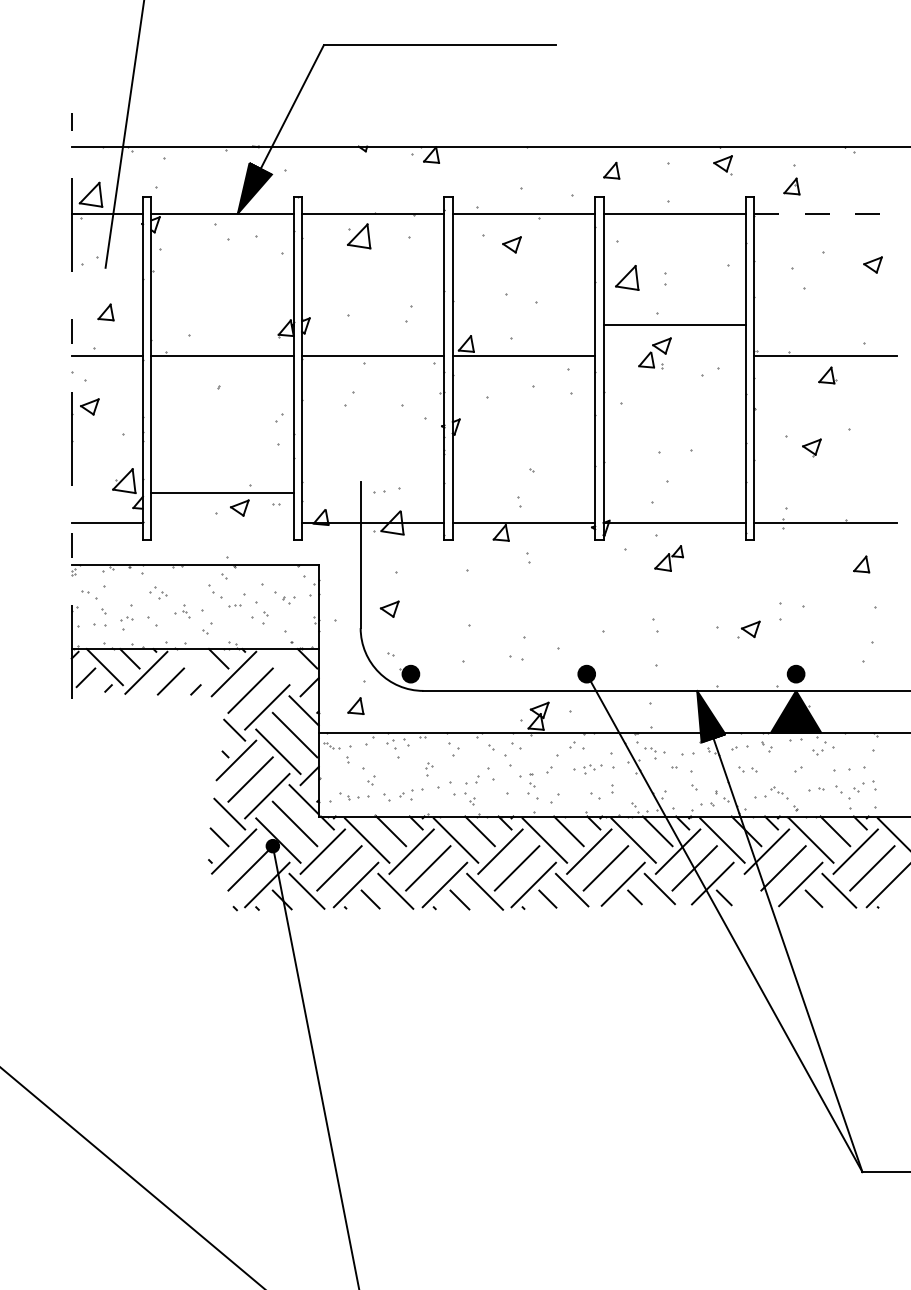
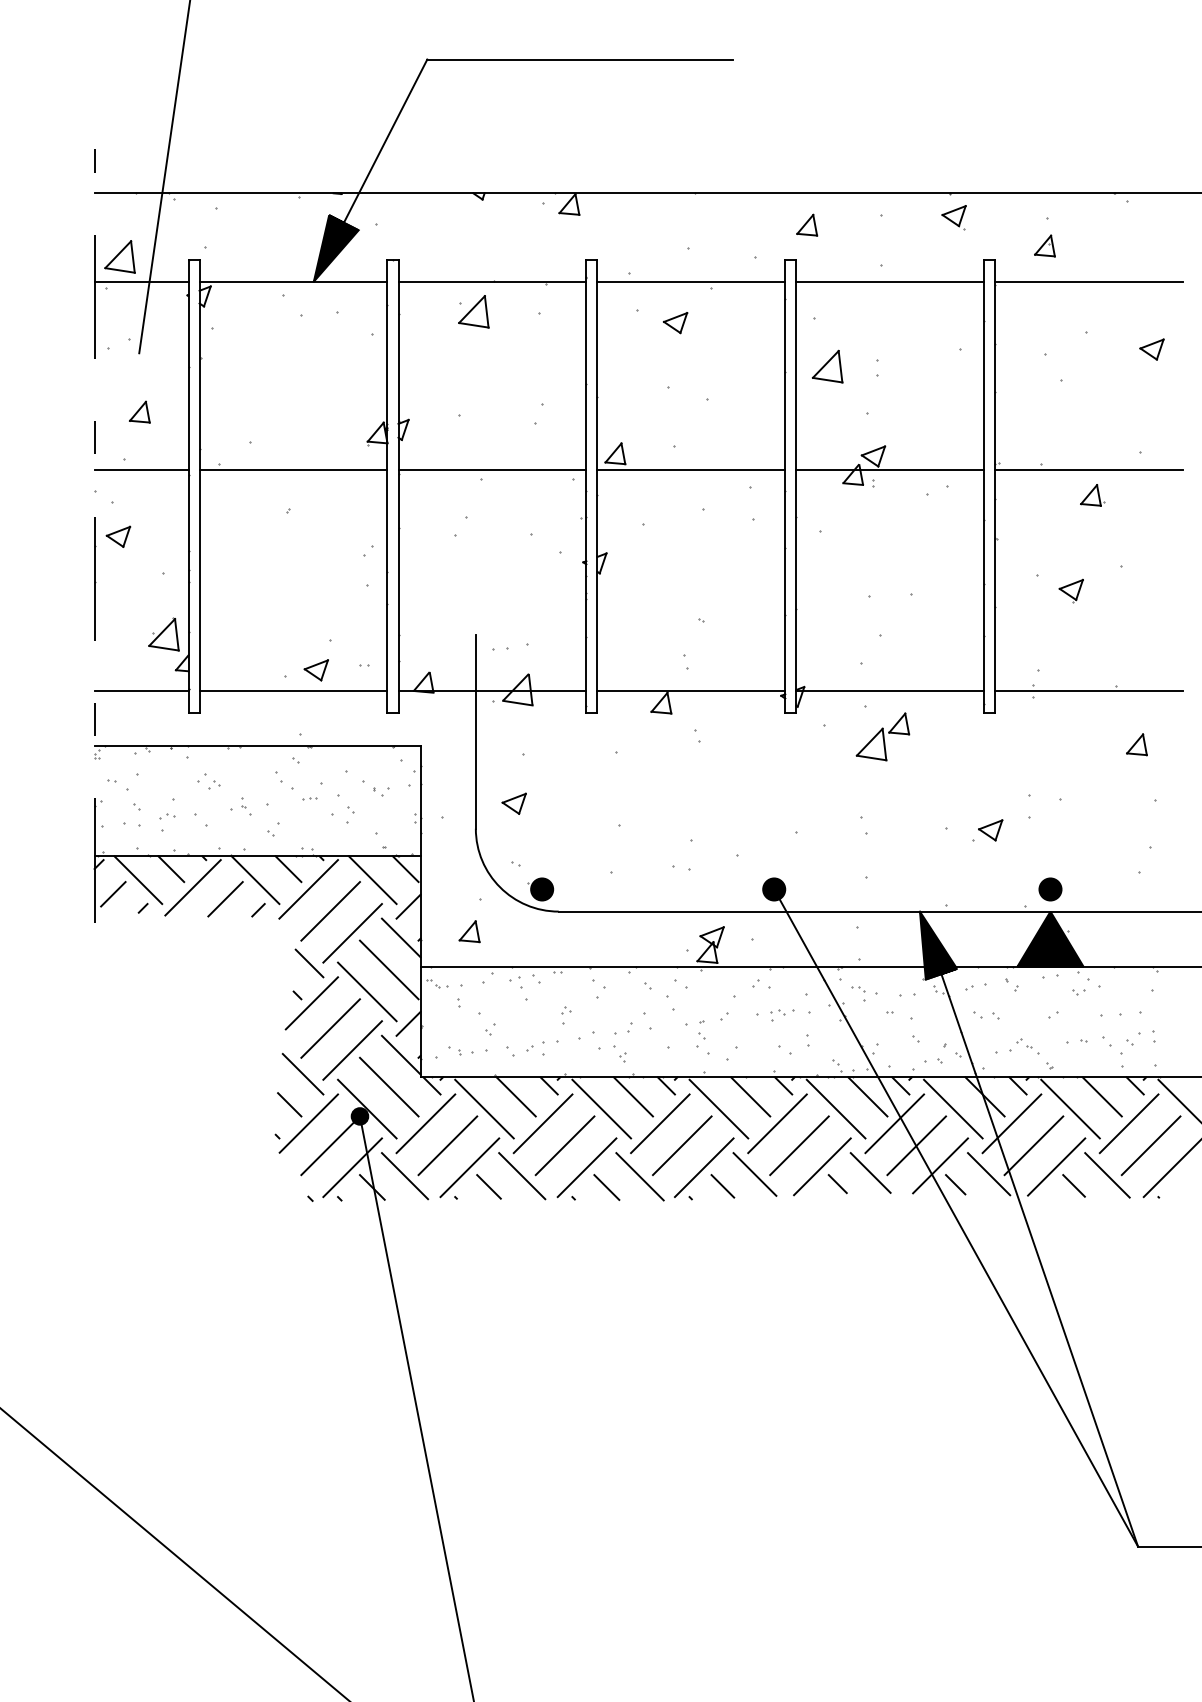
line: (825, 213) -> (1089, 281), dashed -> solid
line: (674, 324) -> (890, 469), moved
line: (222, 493) -> (293, 690), moved
part: (668, 558) -> (882, 736), size x1.43
line: (193, 667) -> (255, 880), added
line: (282, 667) -> (372, 880), added
line: (749, 890) -> (988, 1174), added

